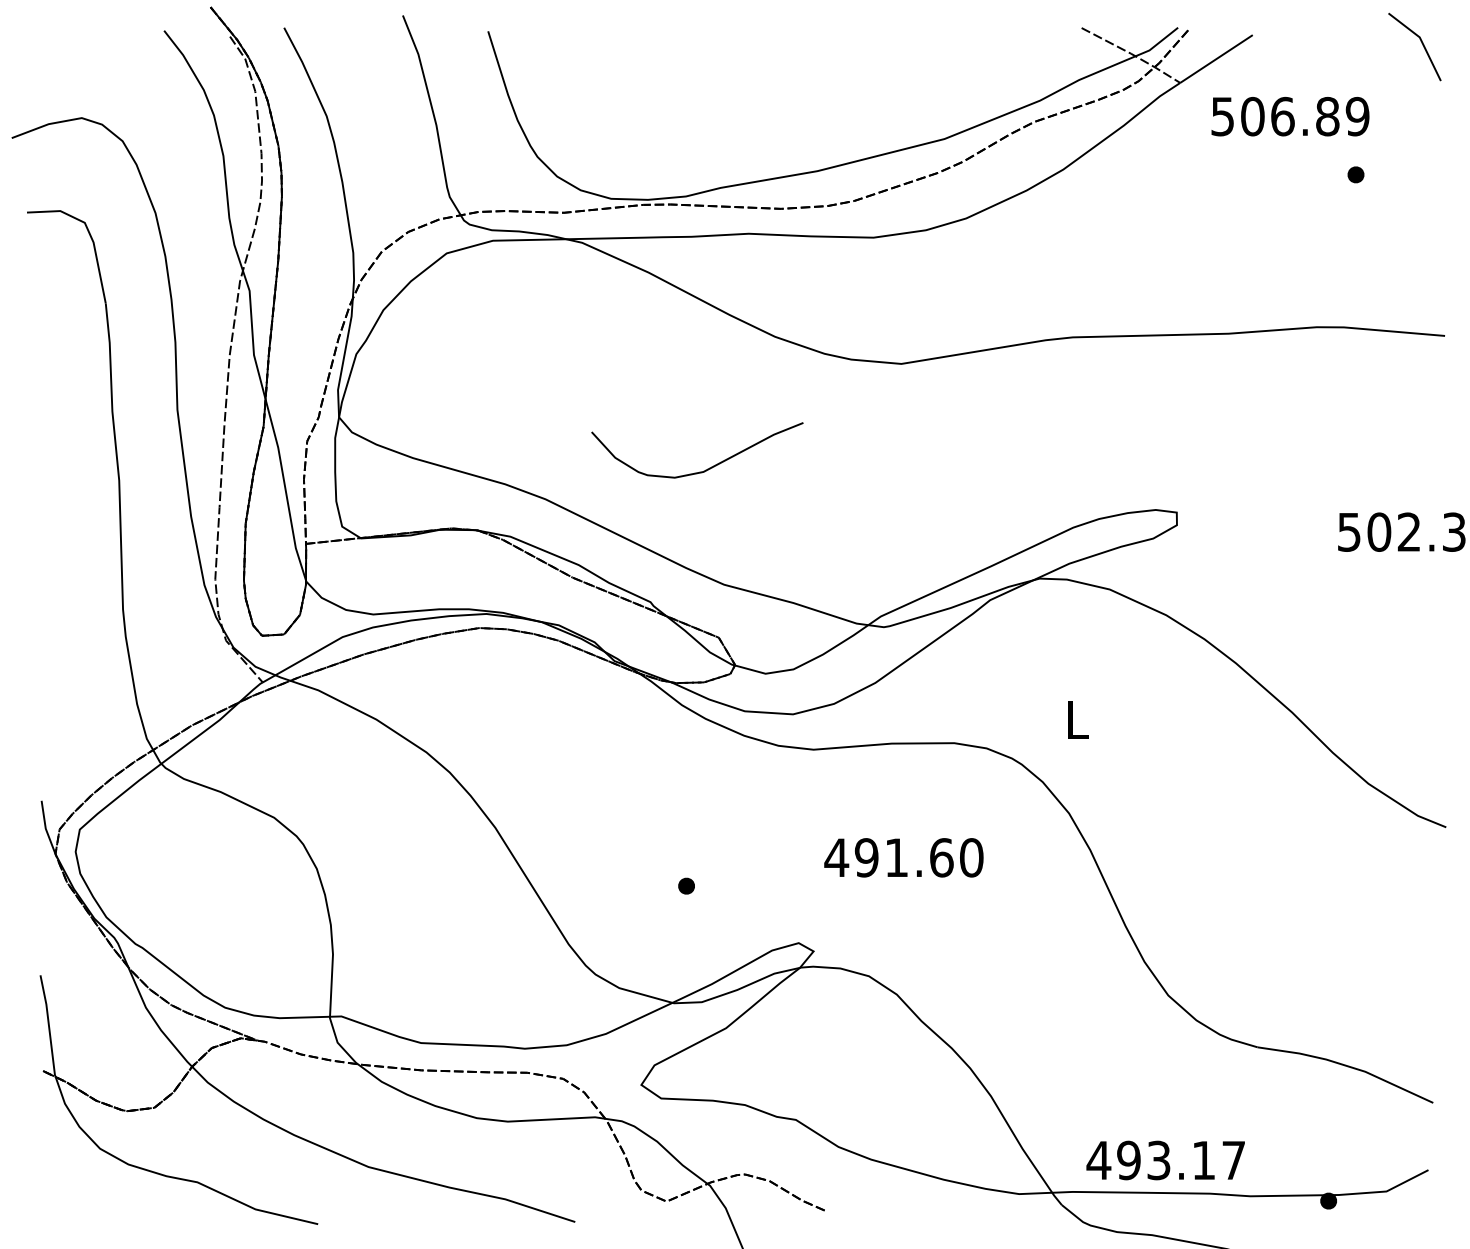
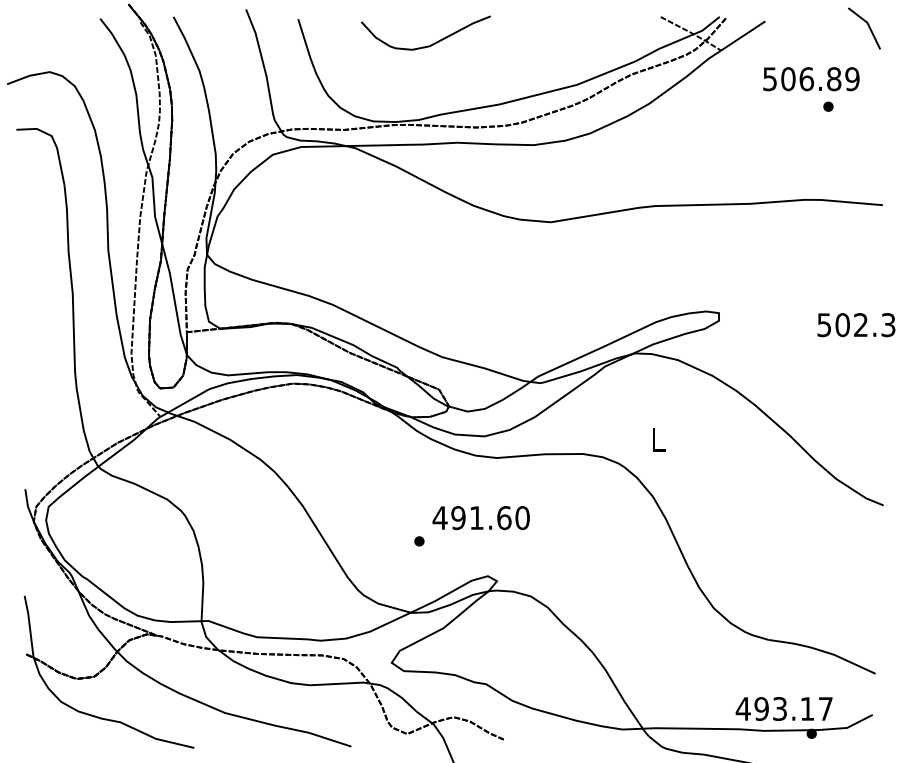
text: (1290, 117) -> (811, 79), moved
curve: (704, 469) -> (430, 44), moved
text: (902, 858) -> (480, 518), moved
text: (1164, 1159) -> (783, 708), moved

